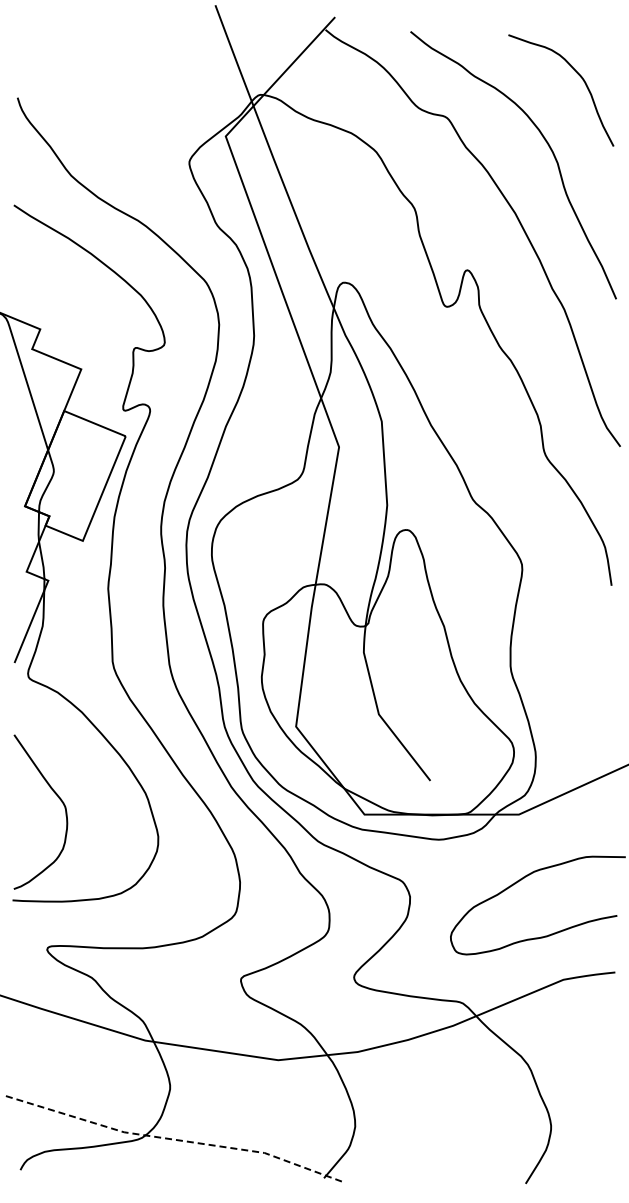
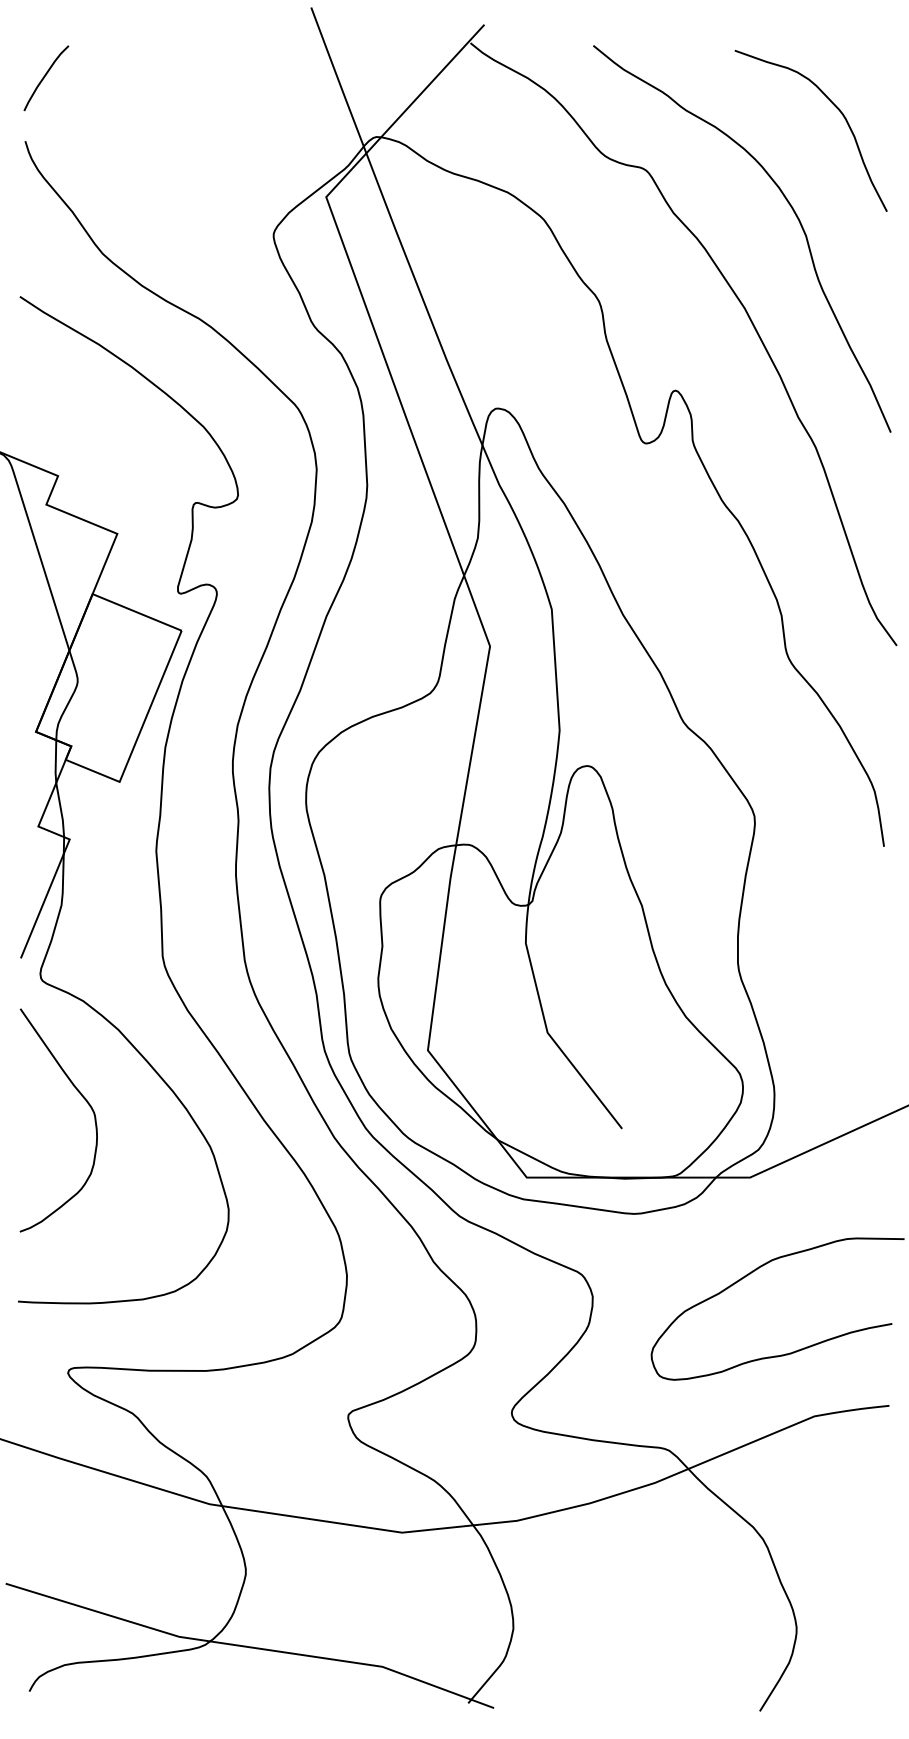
curve: (32, 52) -> (46, 75), added
curve: (58, 798) -> (84, 1100), moved
line: (173, 1139) -> (250, 1647), dashed -> solid

